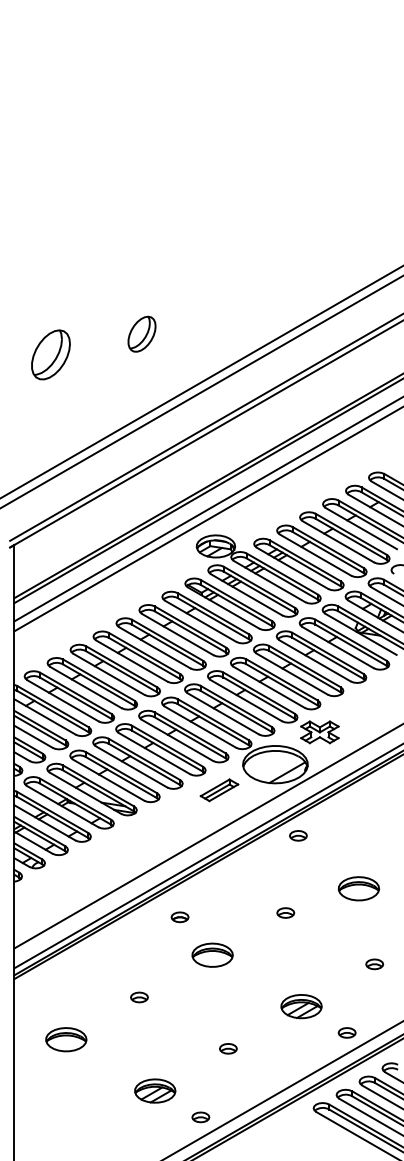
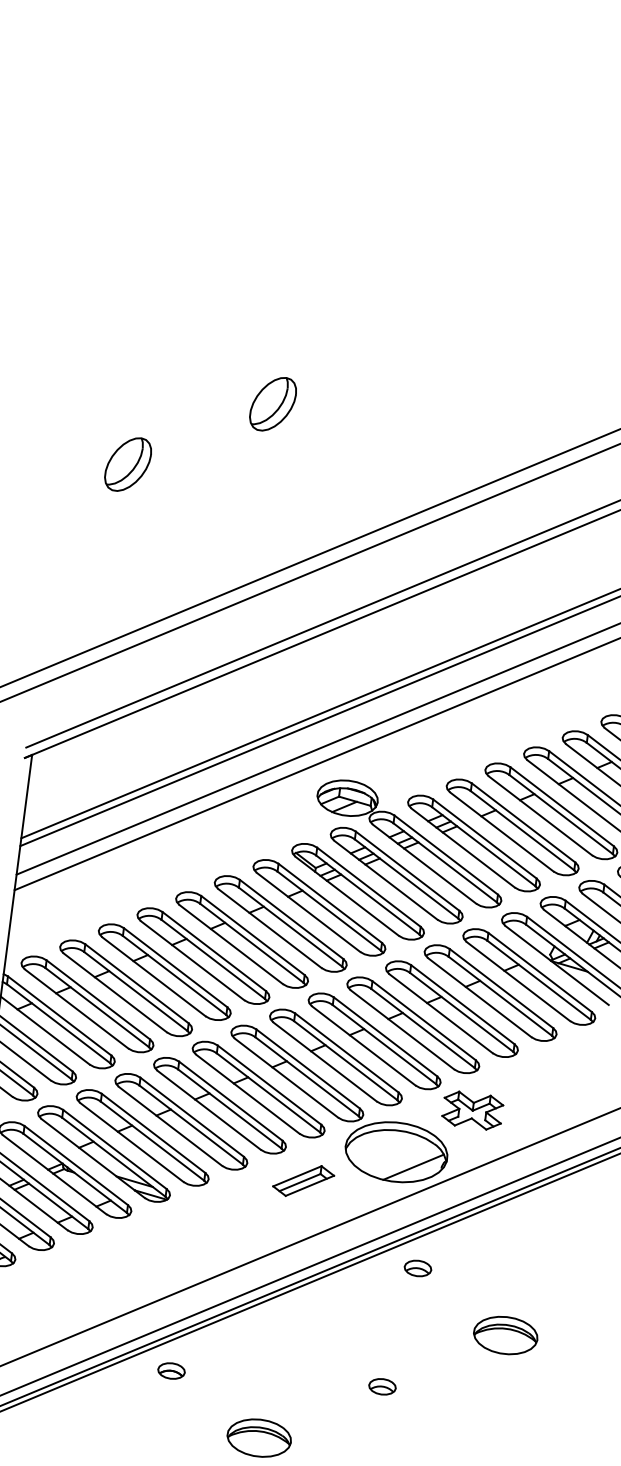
part: (141, 333) -> (272, 402), moved
part: (50, 354) -> (127, 463), size x0.71
part: (358, 888) -> (505, 1334), moved
part: (179, 917) -> (170, 1371), moved

